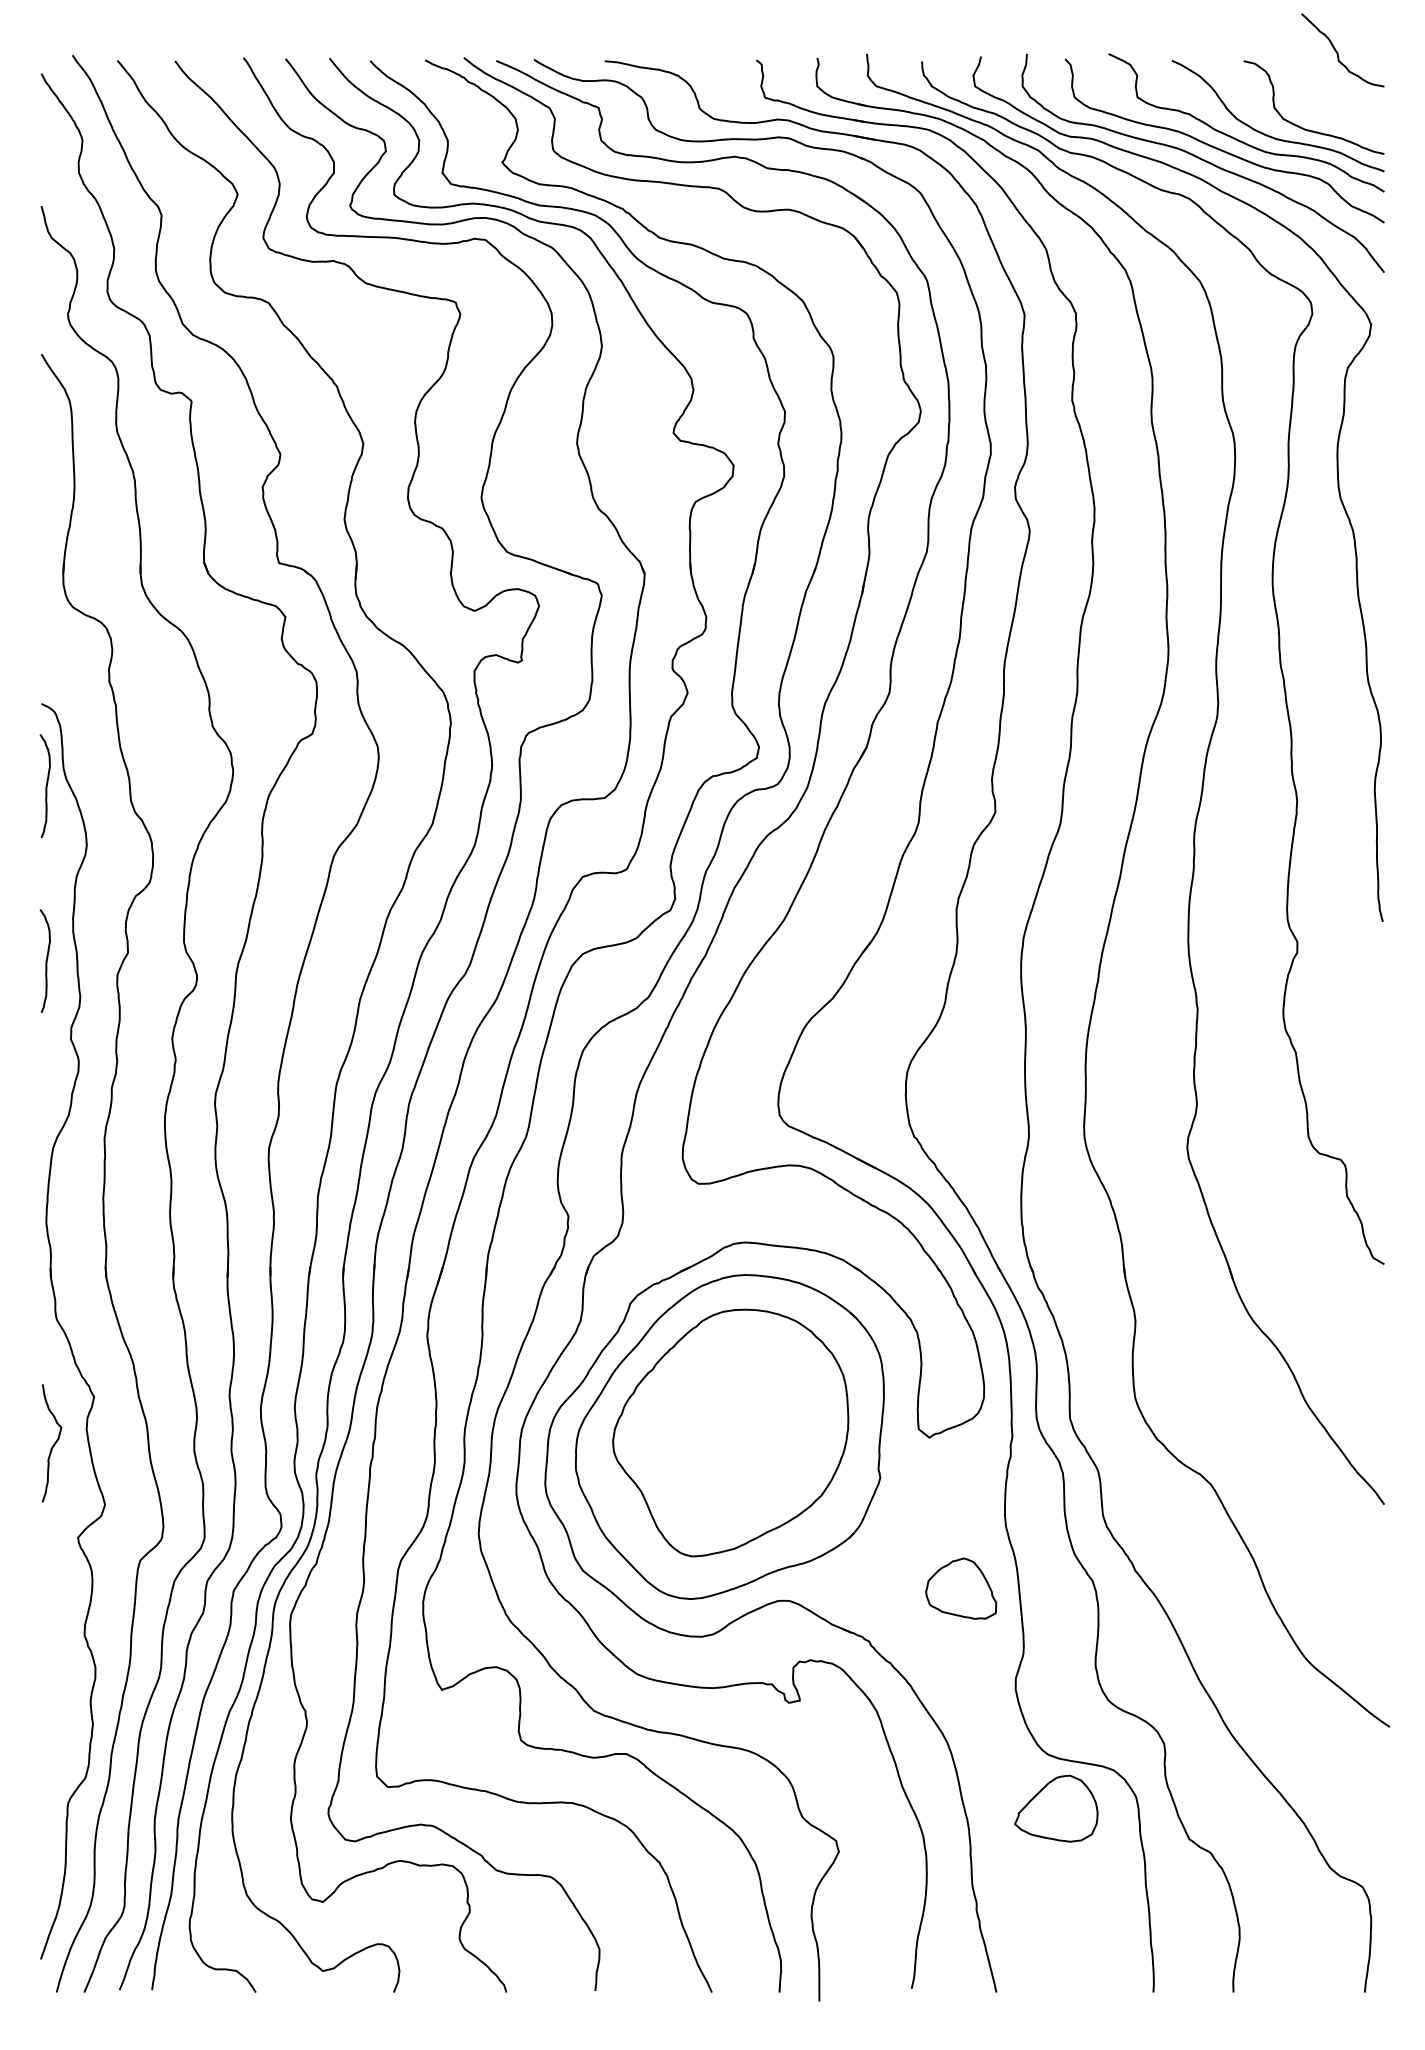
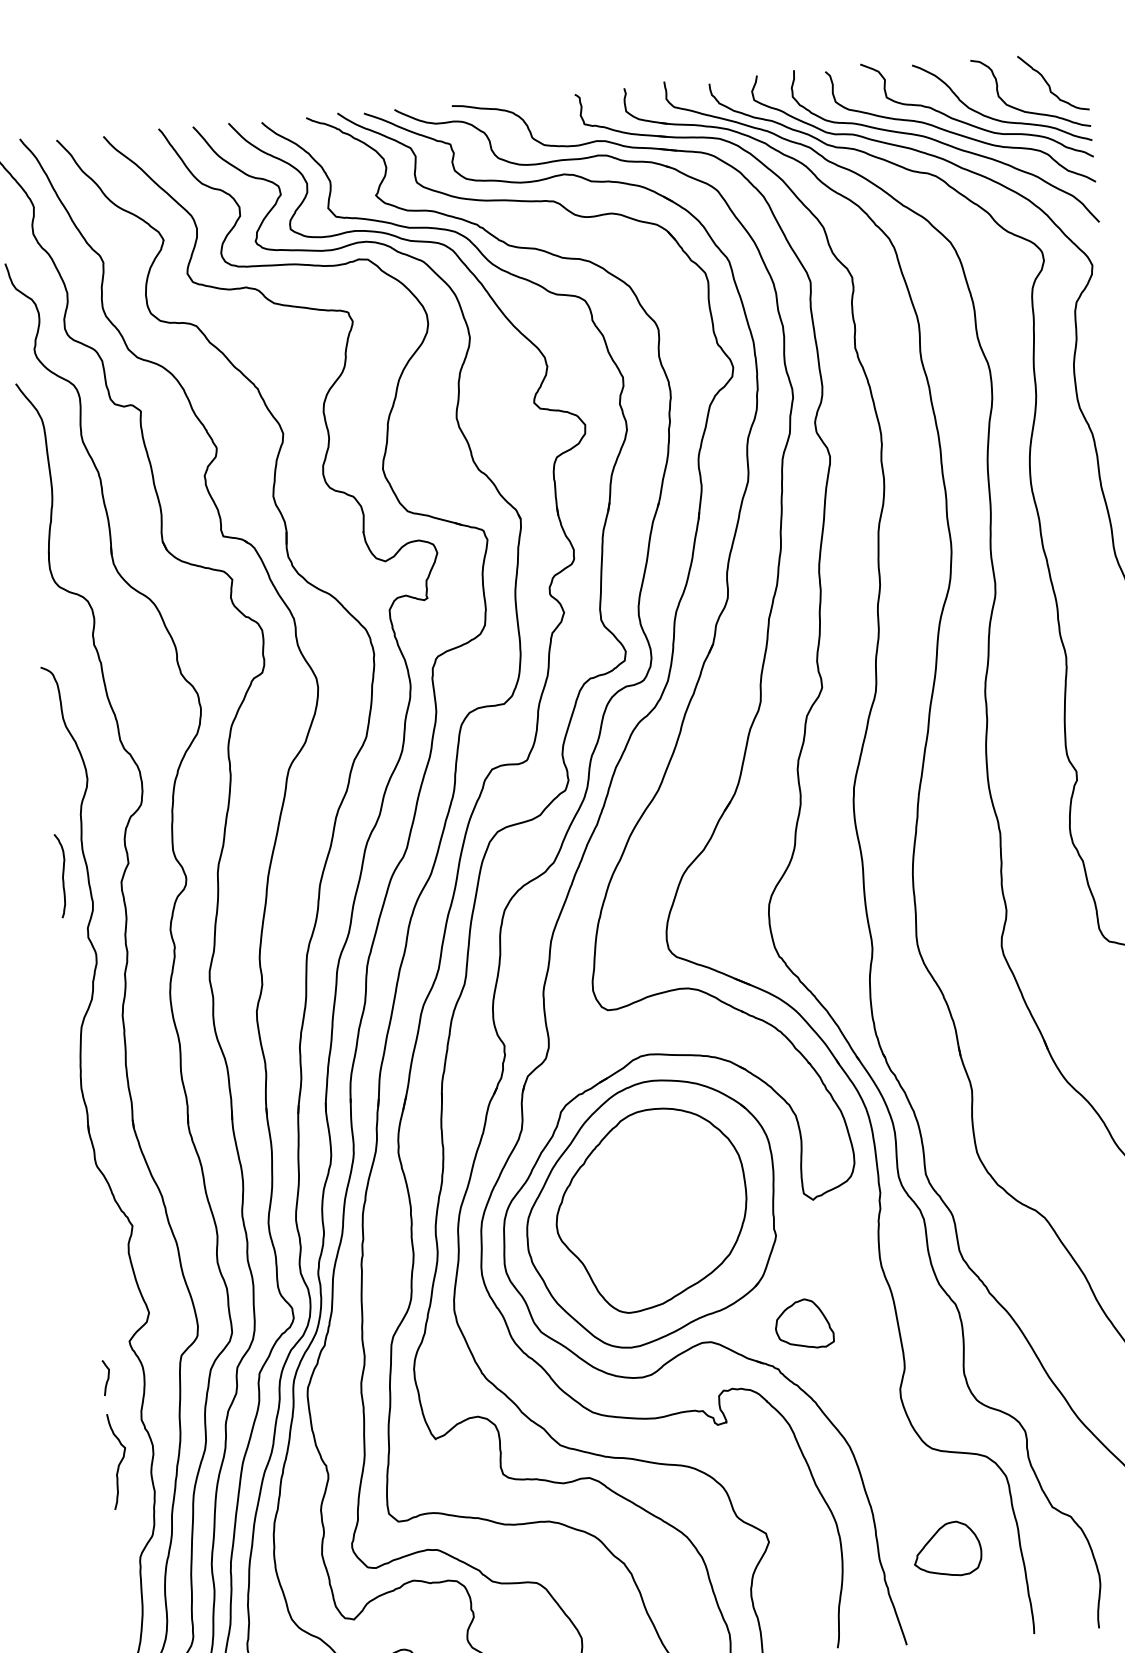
curve: (1338, 53) -> (1050, 85), moved
curve: (45, 785) -> (49, 733), removed
curve: (53, 1444) -> (119, 1462), moved
curve: (47, 1579) -> (107, 1377), added
part: (961, 1588) -> (804, 1323), moved
part: (1056, 1808) -> (947, 1549), moved

